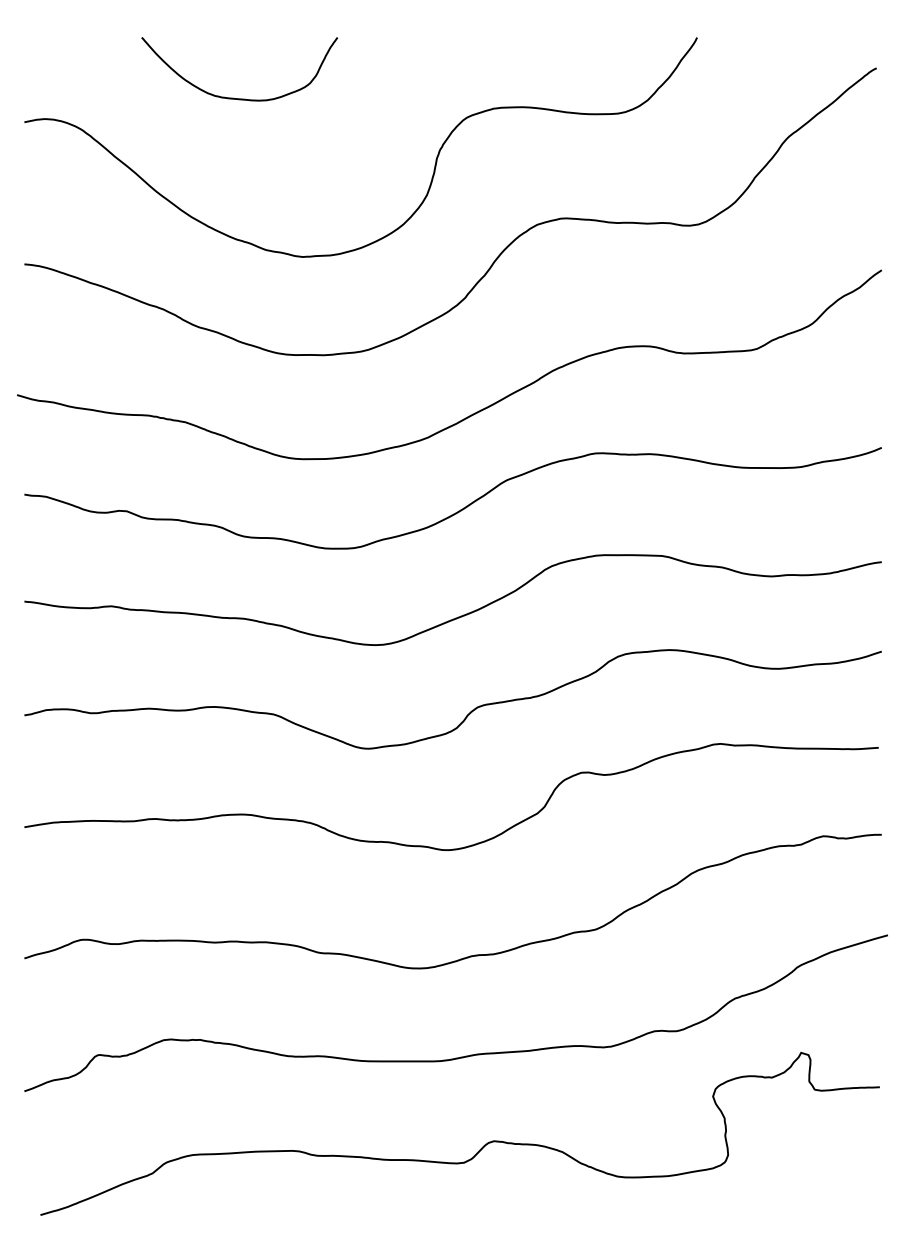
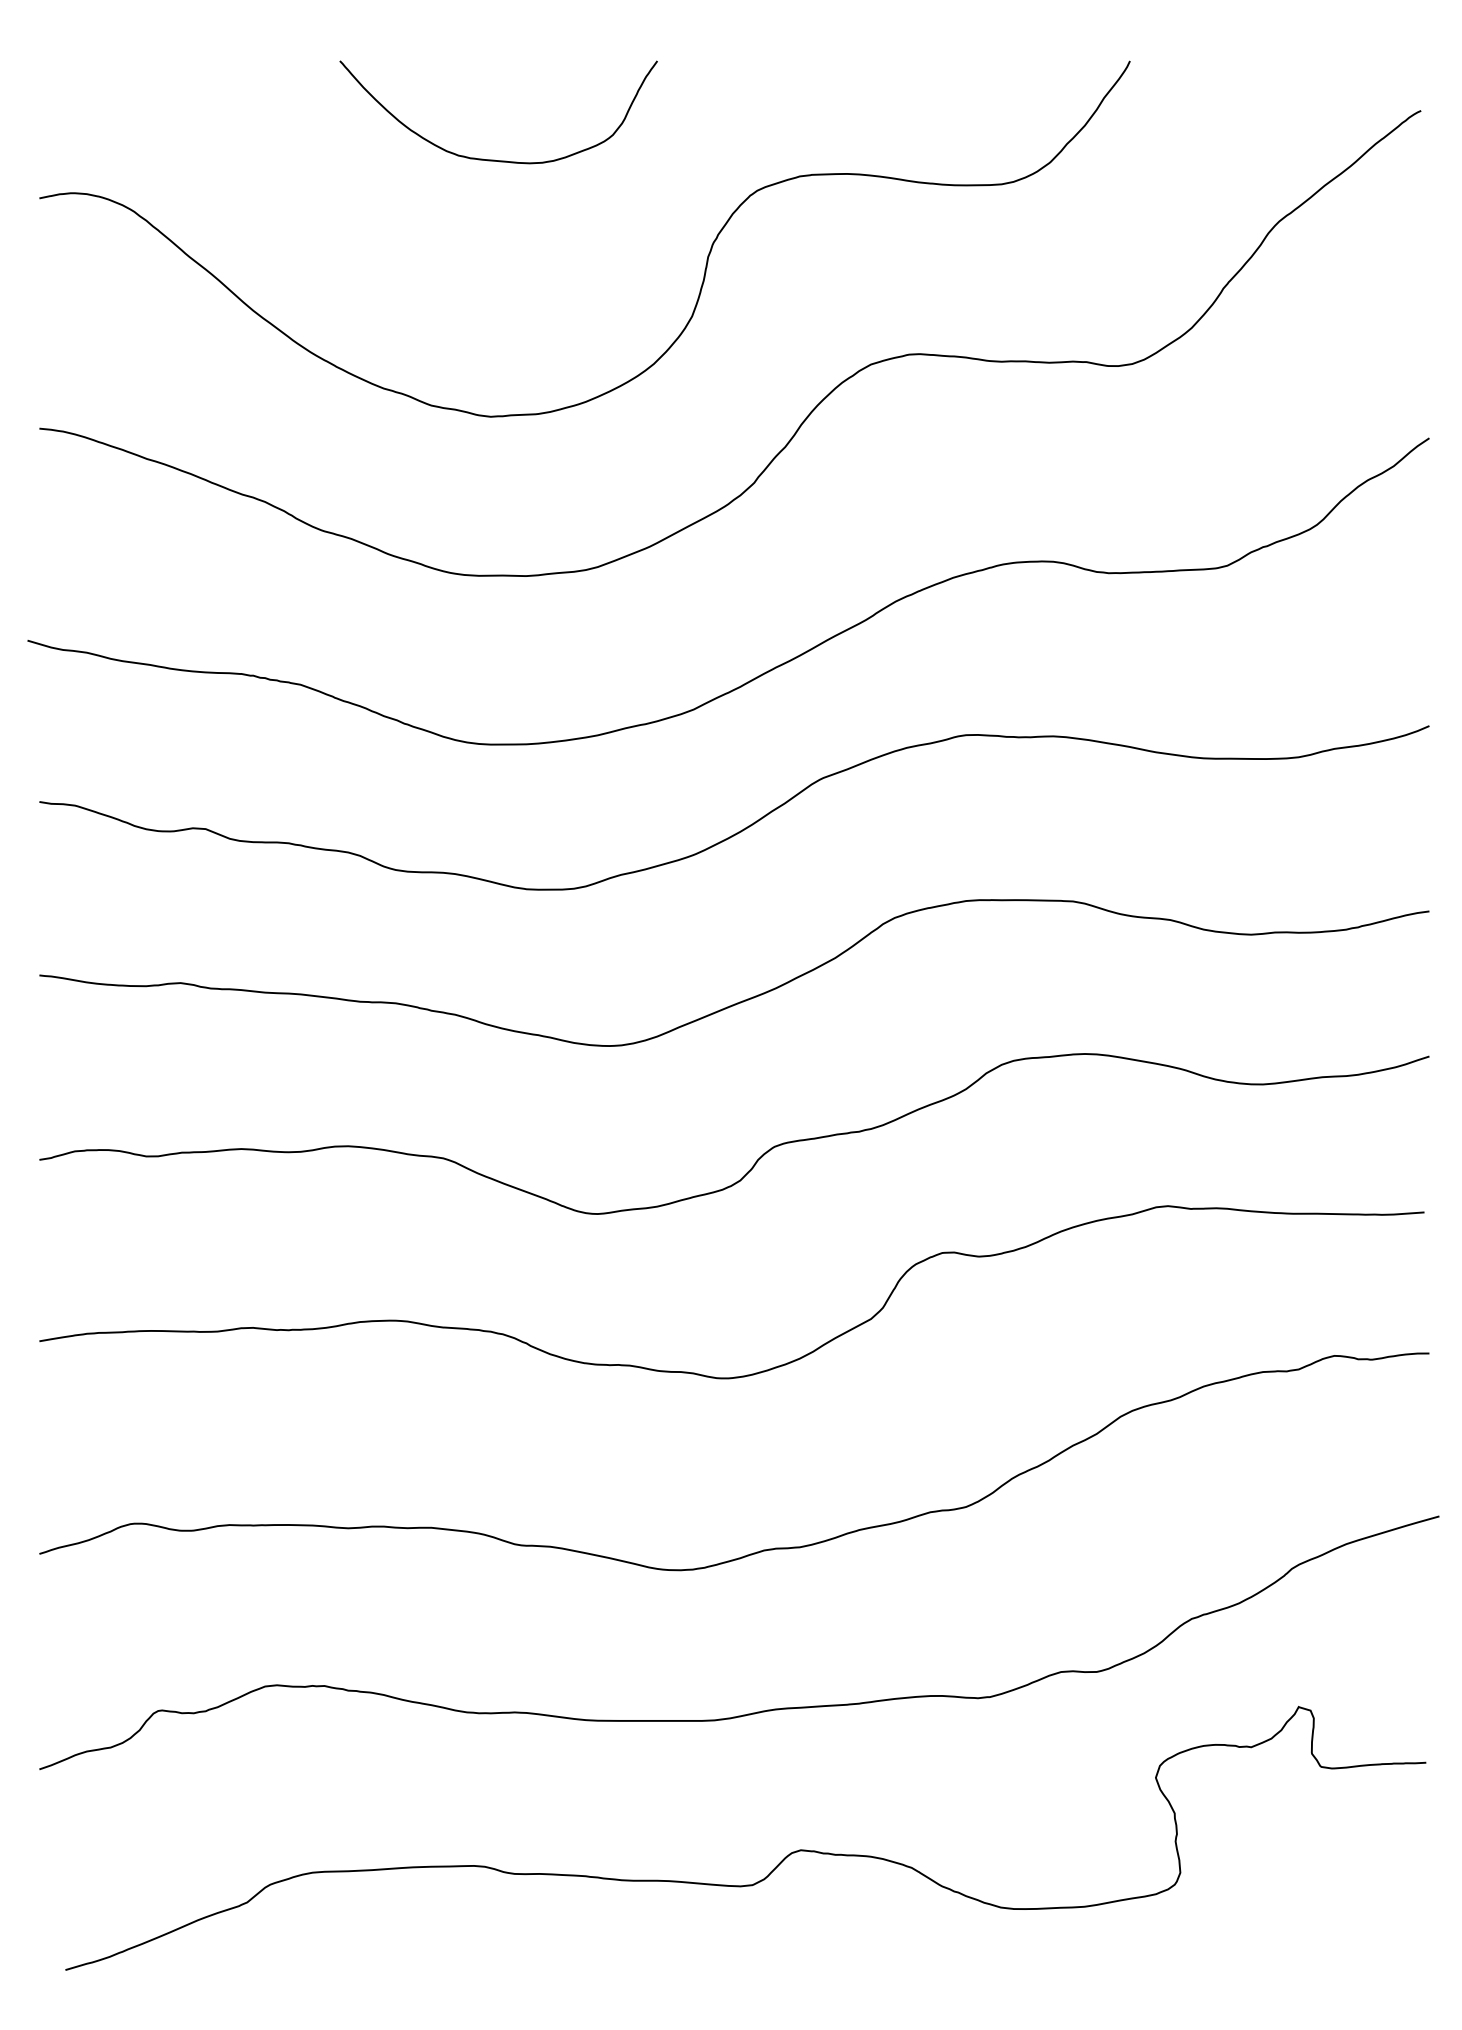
curve: (233, 97) -> (488, 158), moved

